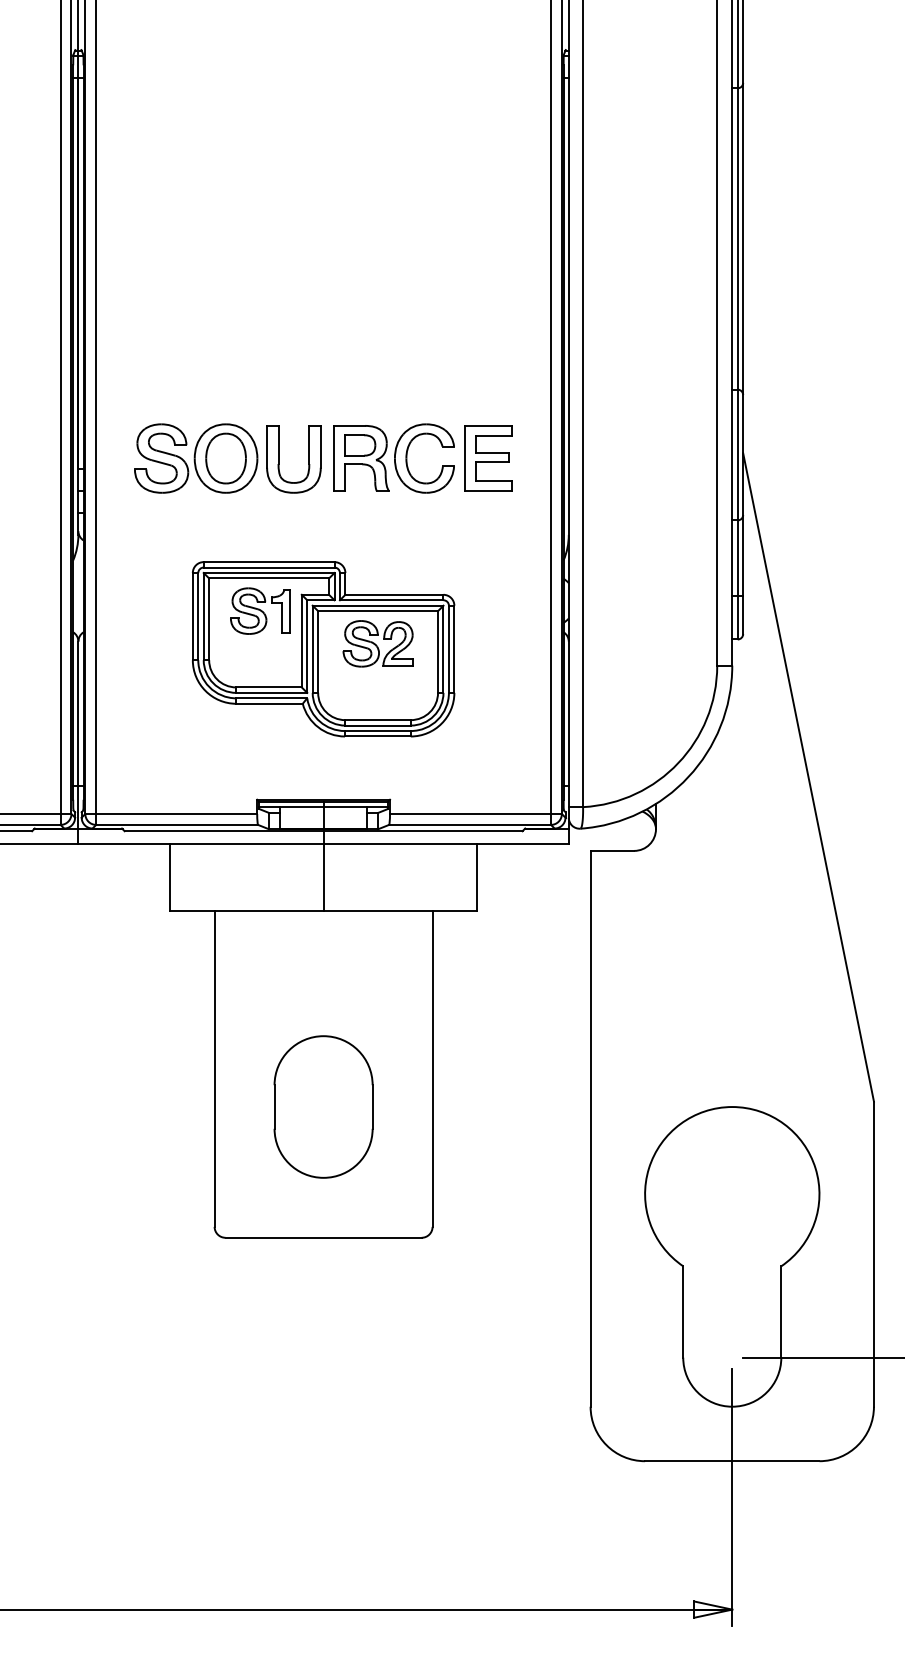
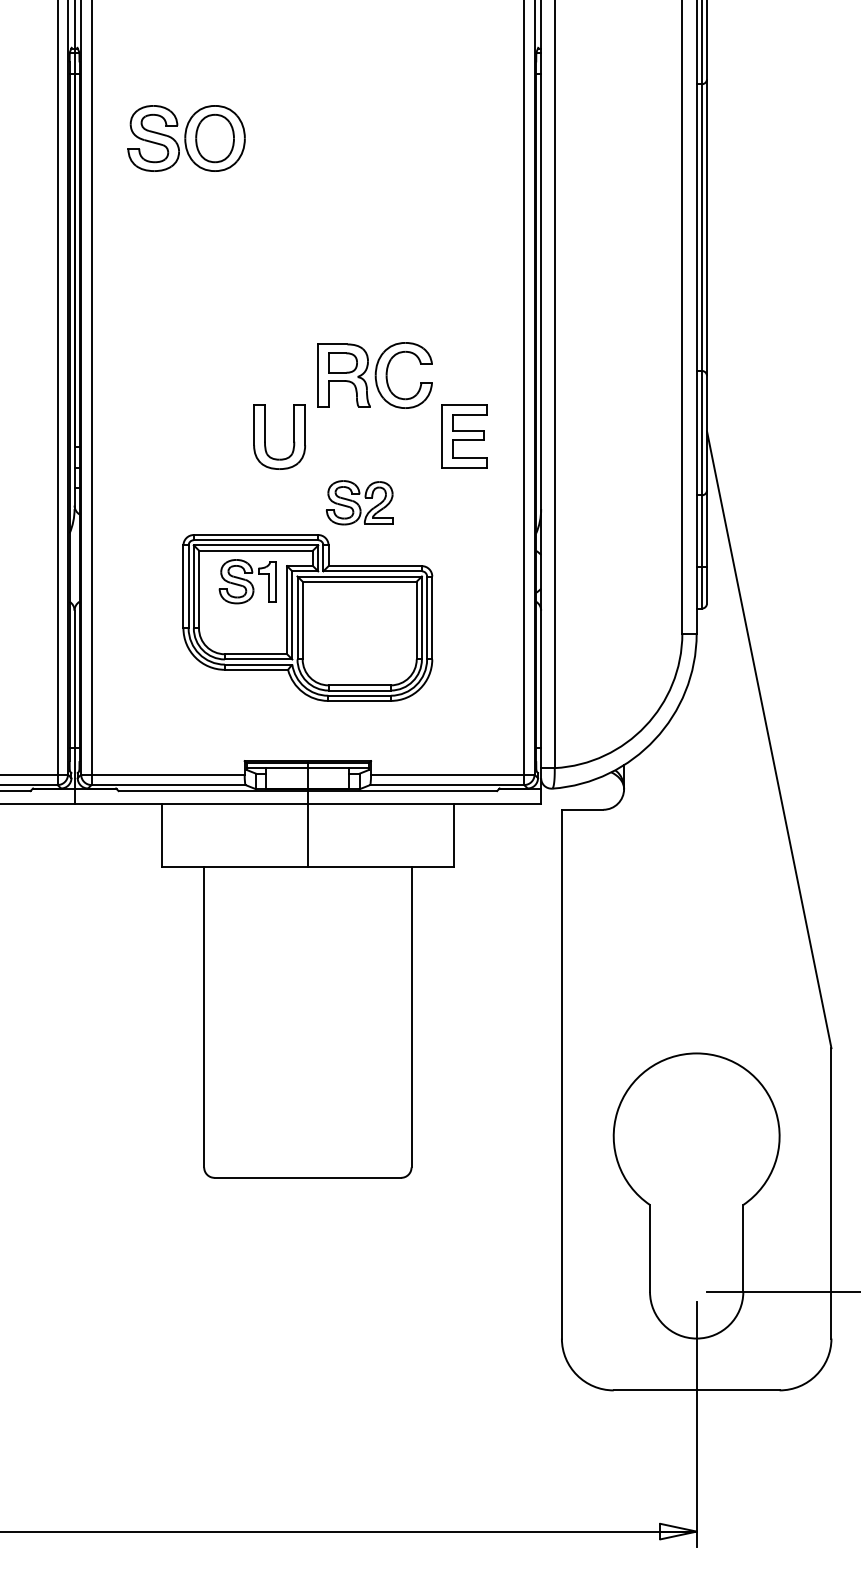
part: (196, 458) -> (186, 138), moved
part: (393, 458) -> (374, 375), moved
part: (377, 643) -> (359, 502), moved
part: (323, 1107) -> (307, 1053), removed

